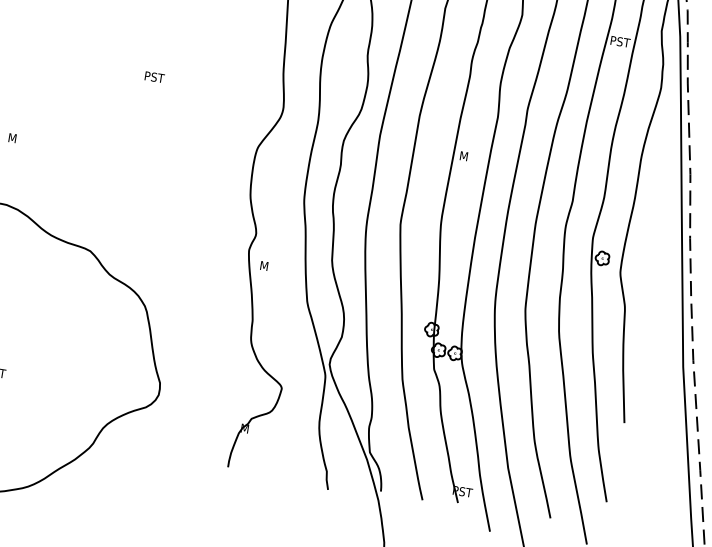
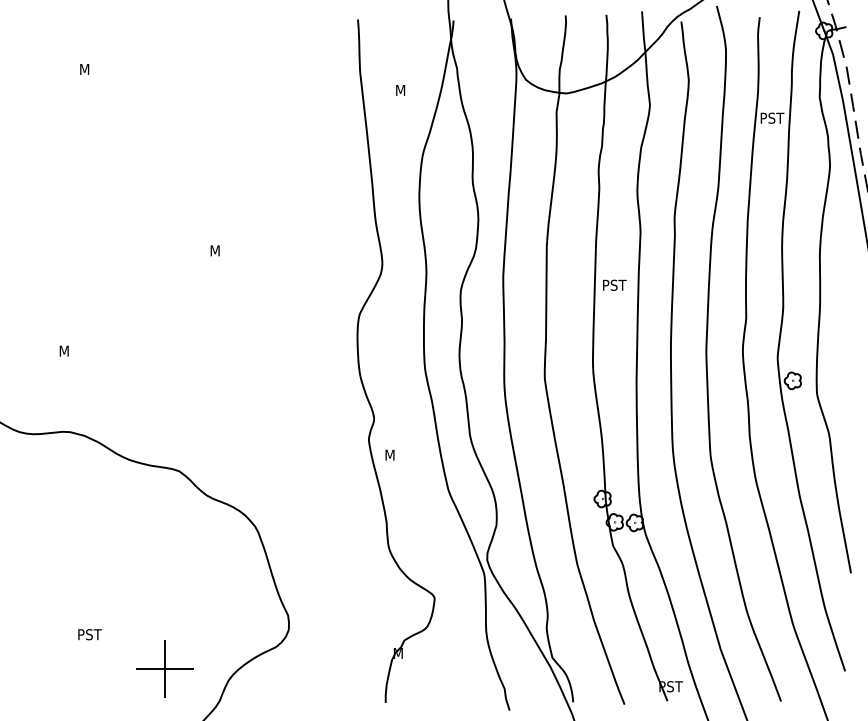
text: (155, 77) -> (223, 250), PST -> M
text: (470, 156) -> (615, 284), M -> PST
part: (52, 410) -> (164, 668), added

